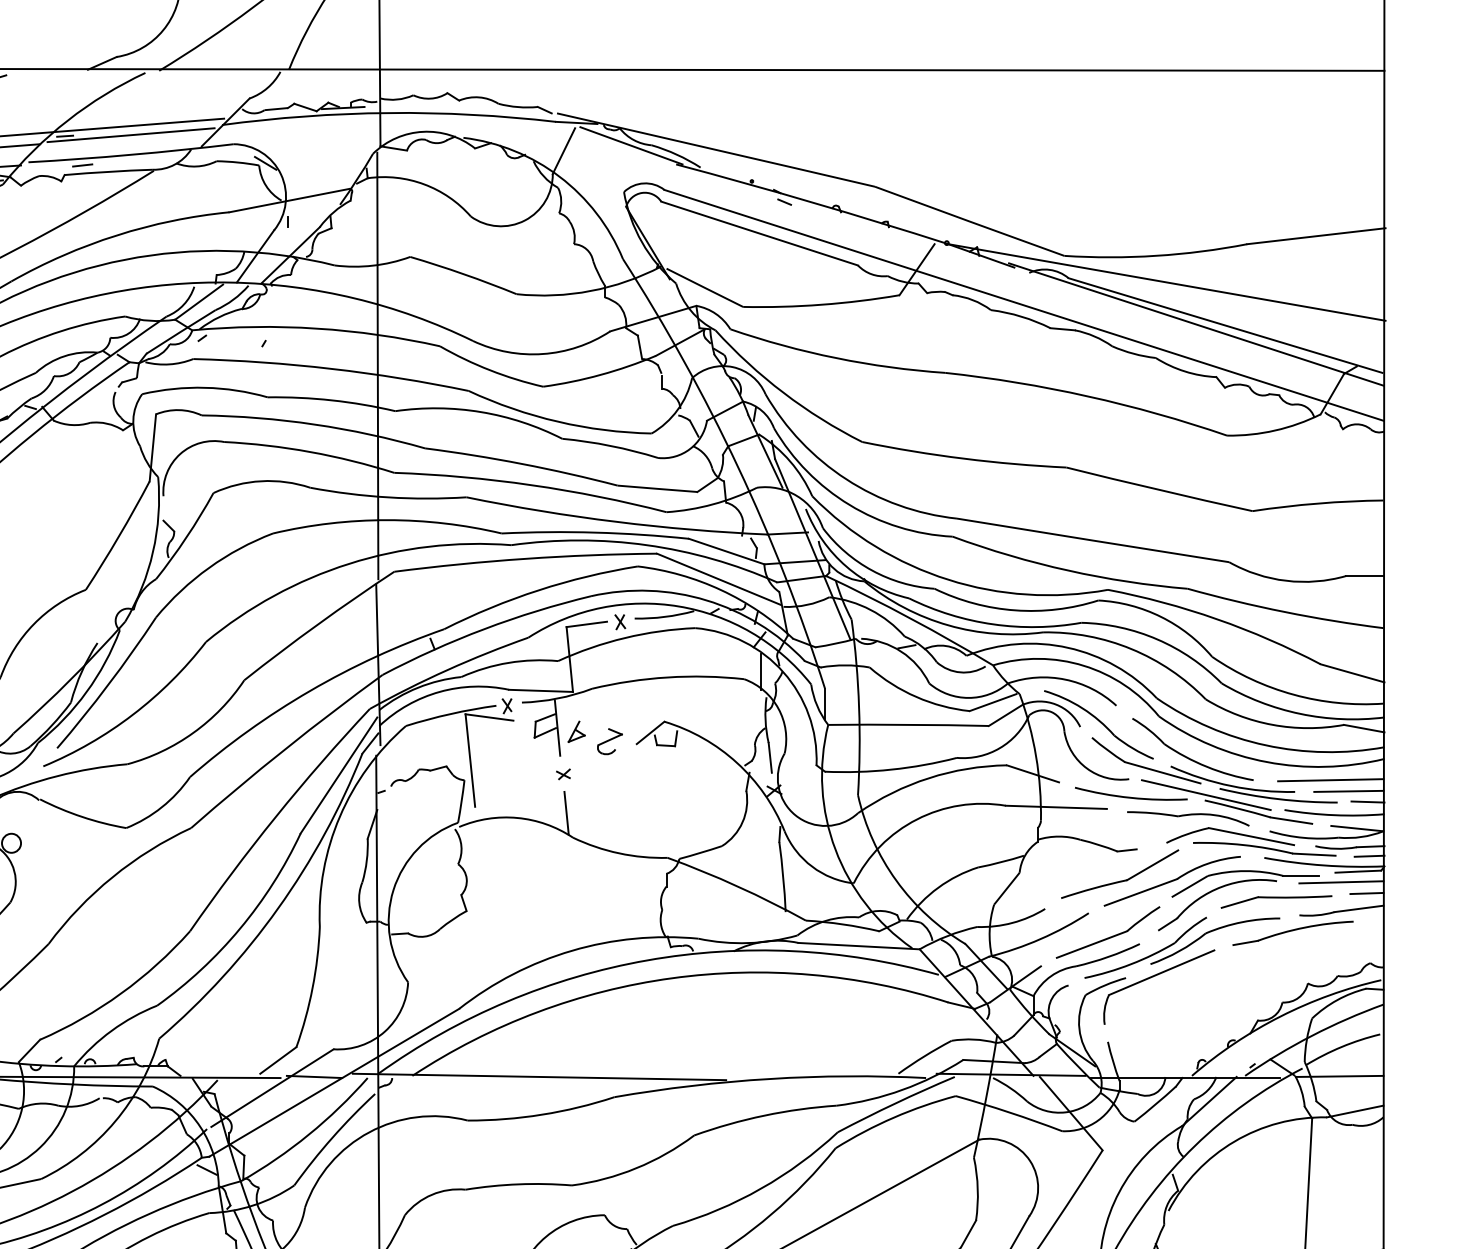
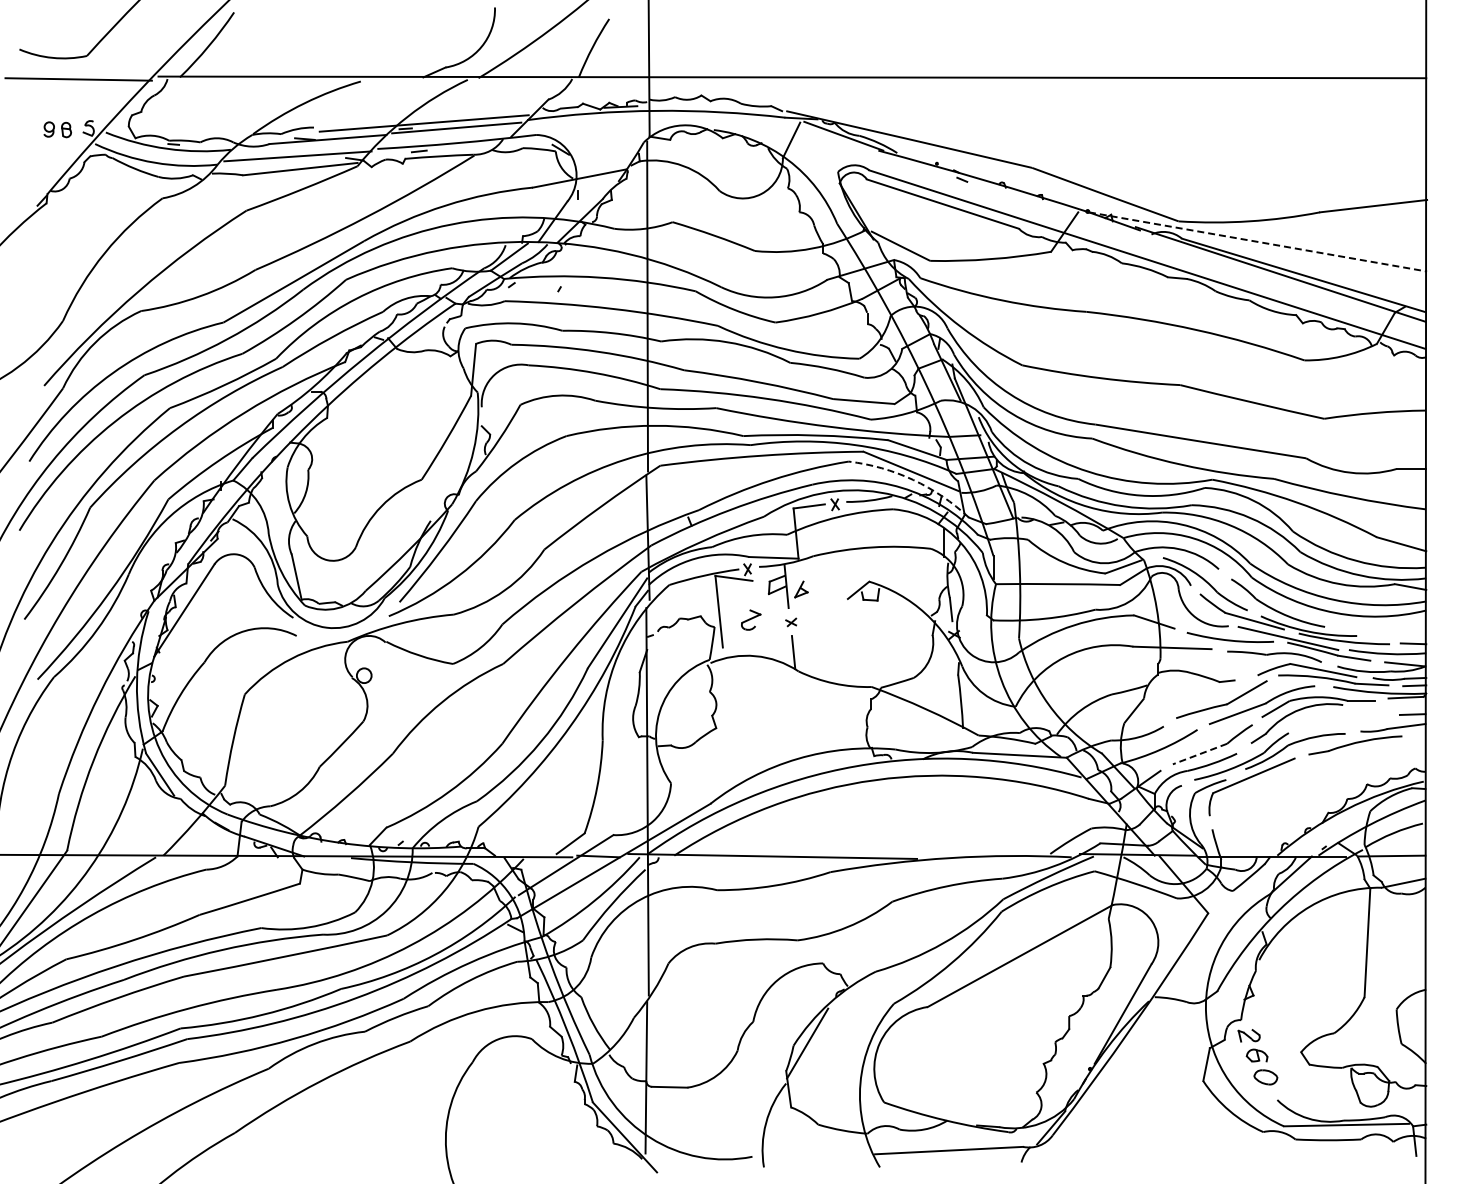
line: (1167, 281) -> (1258, 241), solid -> dashed
arc: (721, 589) -> (913, 479), solid -> dashed
part: (610, 740) -> (751, 619), moved
line: (1330, 779) -> (1384, 626), removed
line: (1348, 791) -> (1398, 635), removed
line: (1340, 881) -> (1392, 705), removed
part: (1276, 901) -> (1342, 720), removed
line: (1091, 945) -> (1199, 754), solid -> dashed

